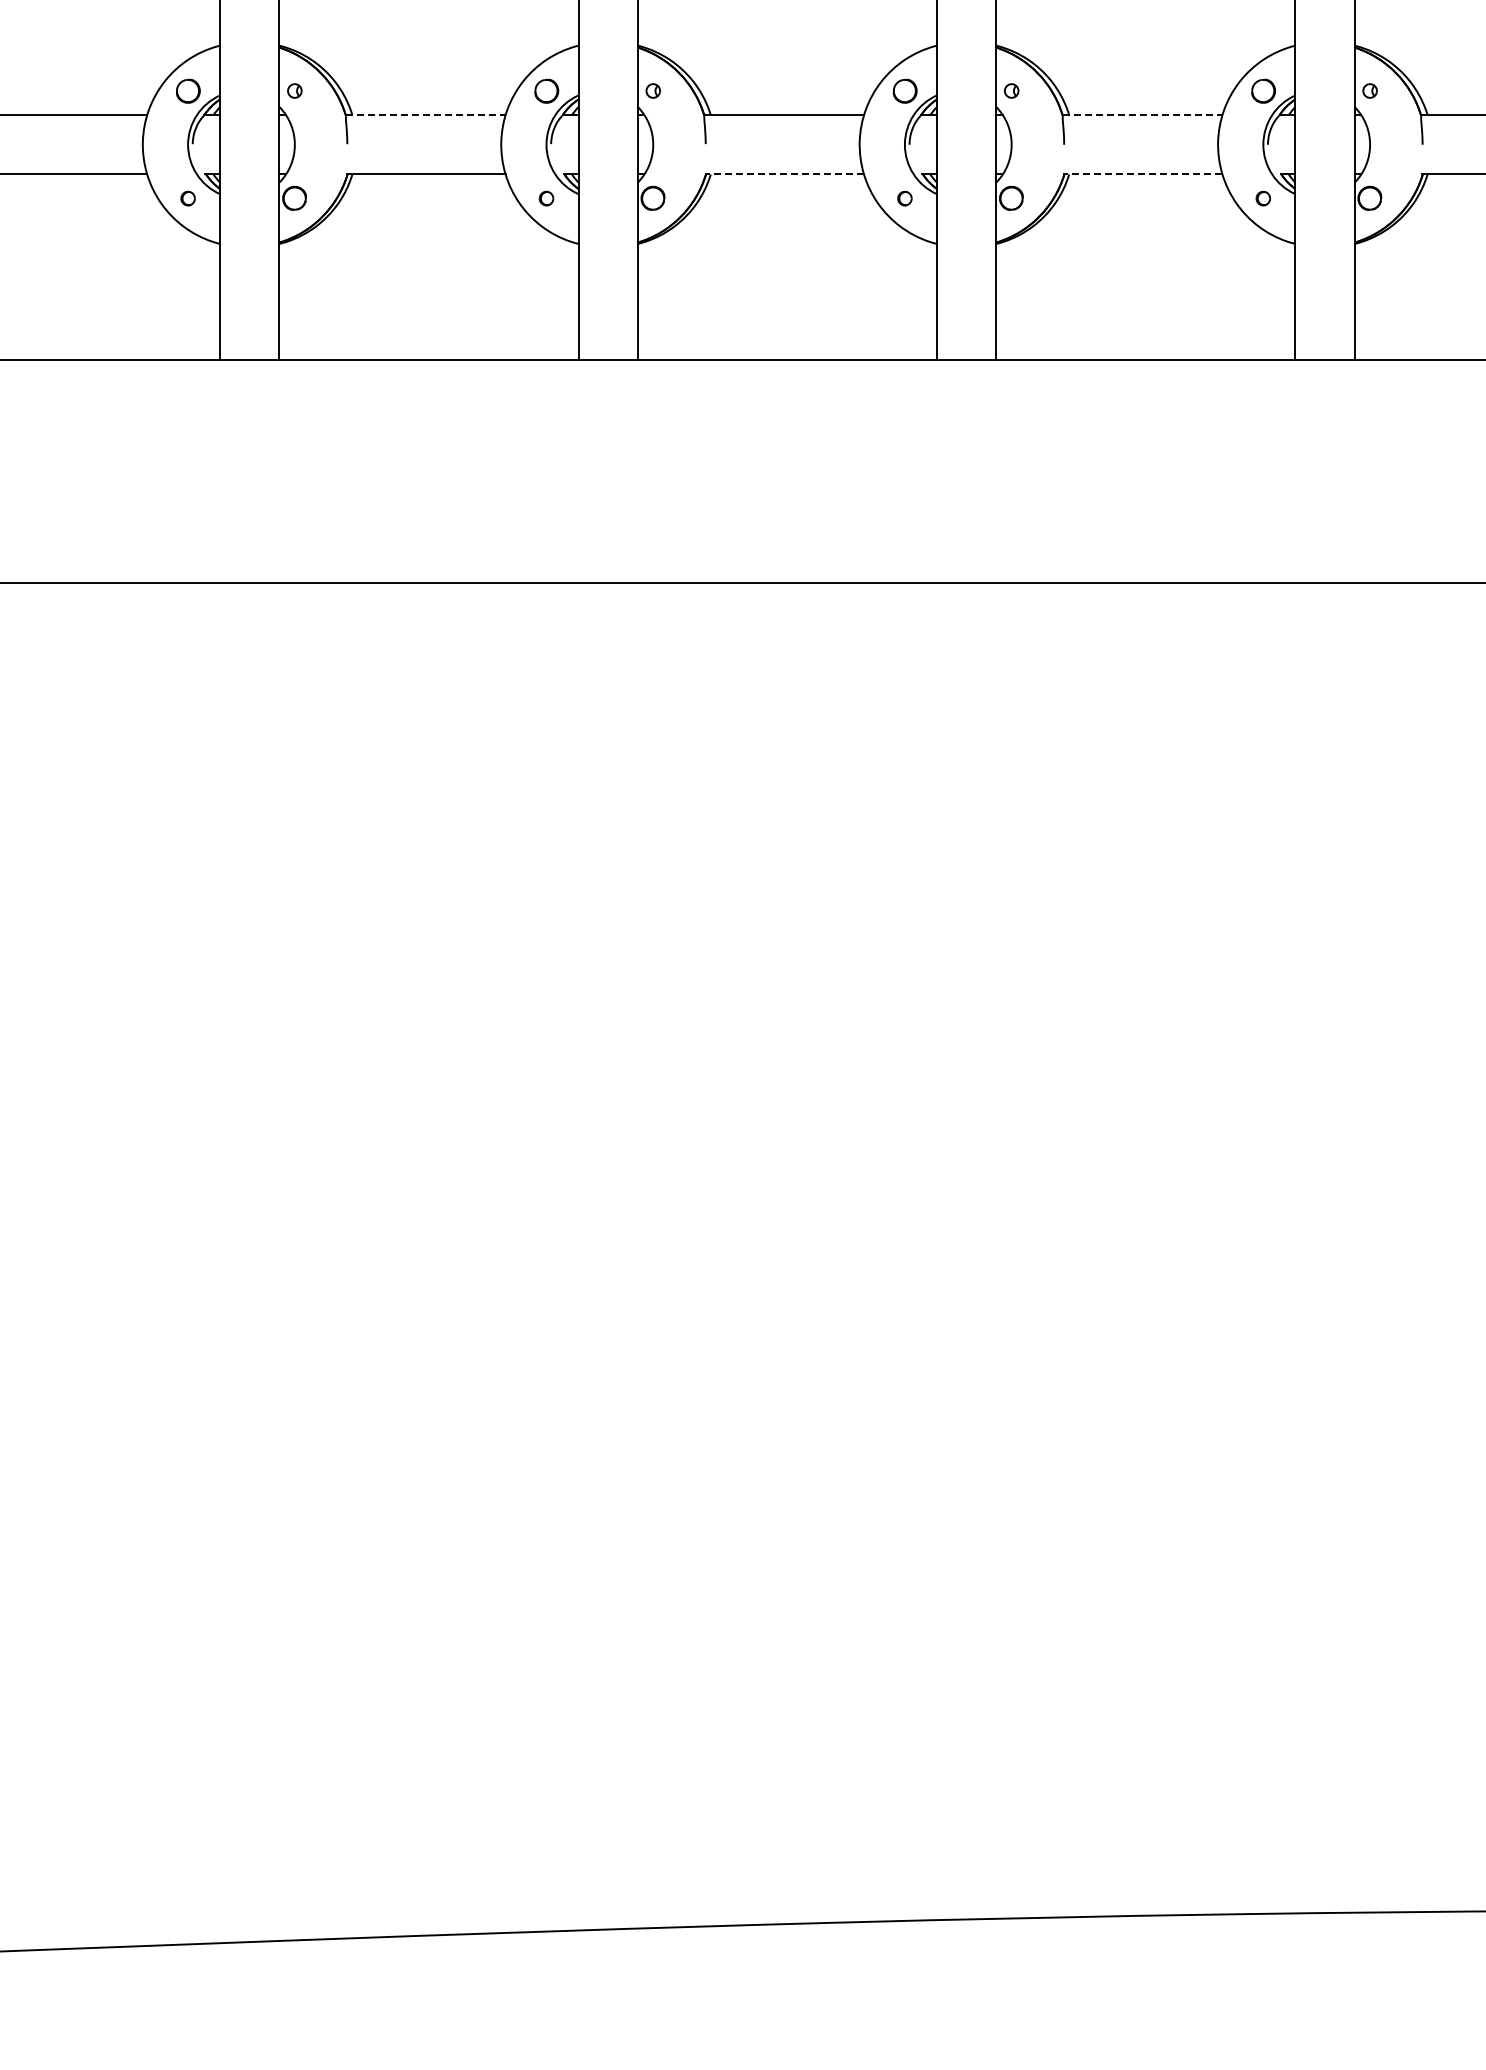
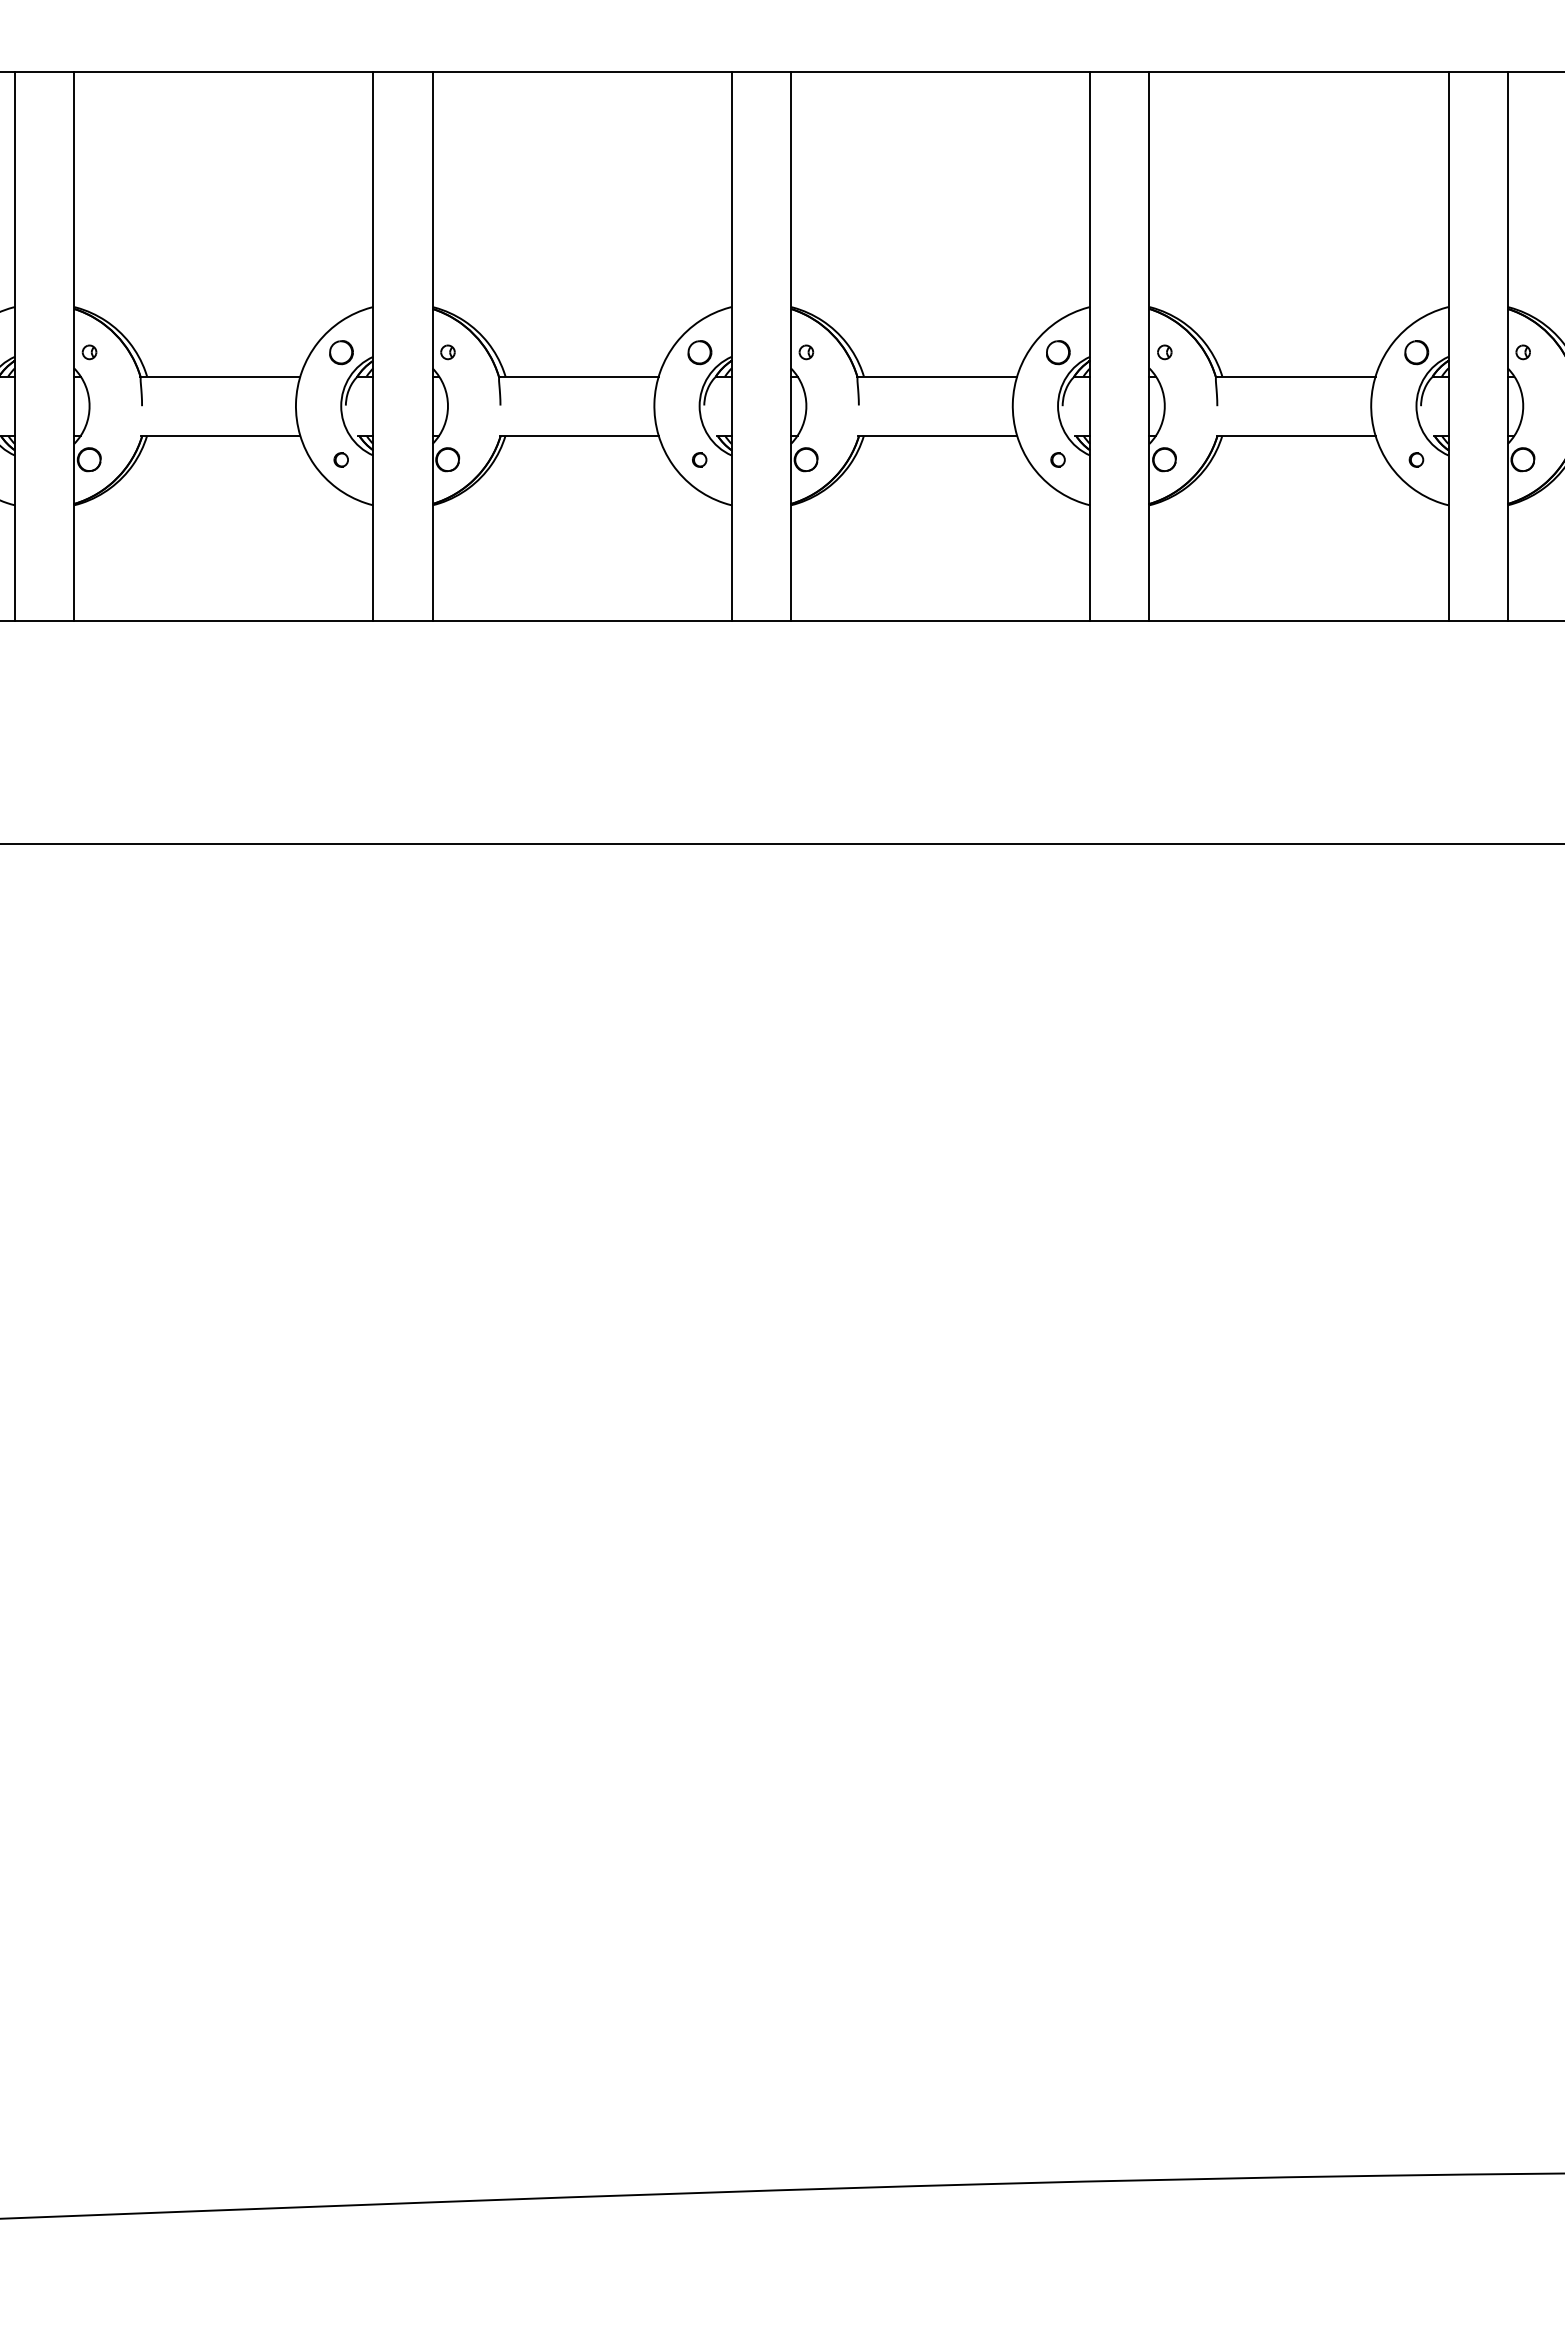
line: (425, 115) -> (578, 376), dashed -> solid
line: (1142, 115) -> (1295, 376), dashed -> solid
line: (784, 174) -> (937, 435), dashed -> solid
line: (1142, 174) -> (1295, 435), dashed -> solid

